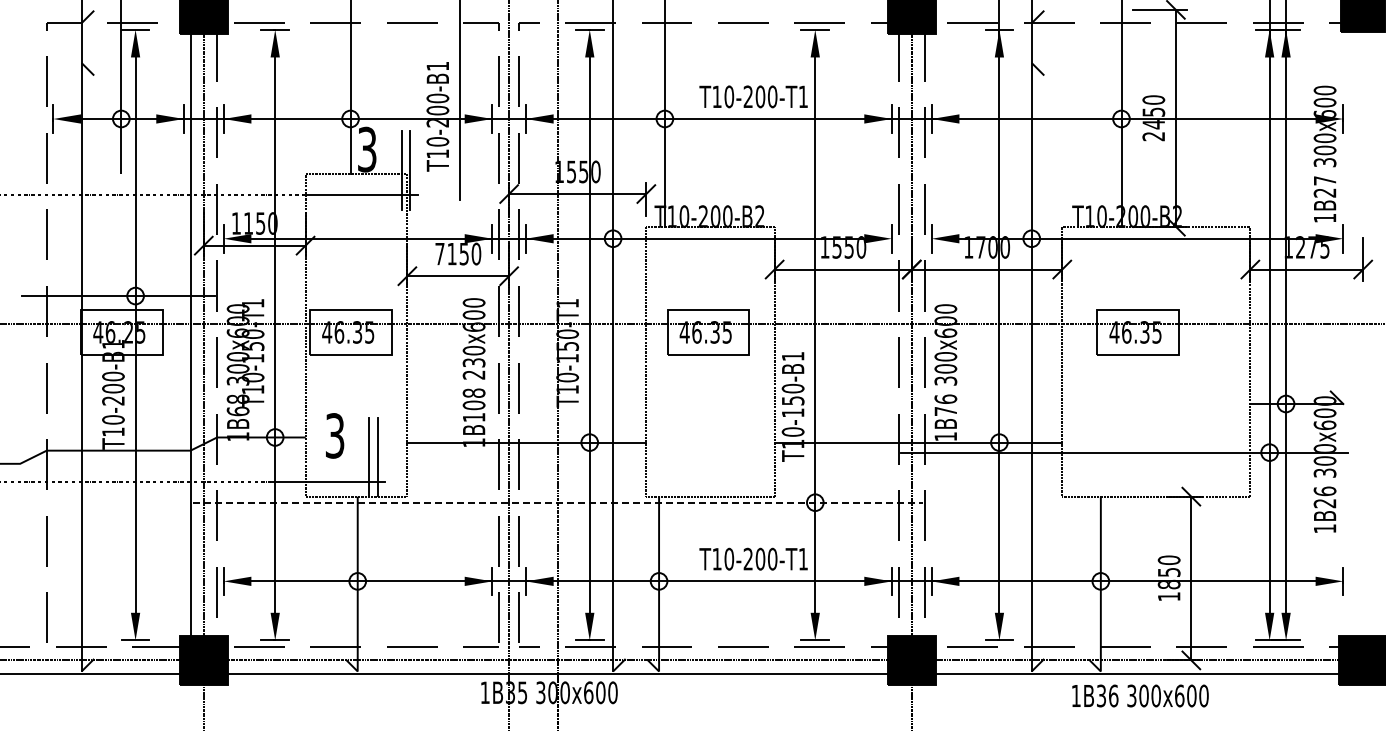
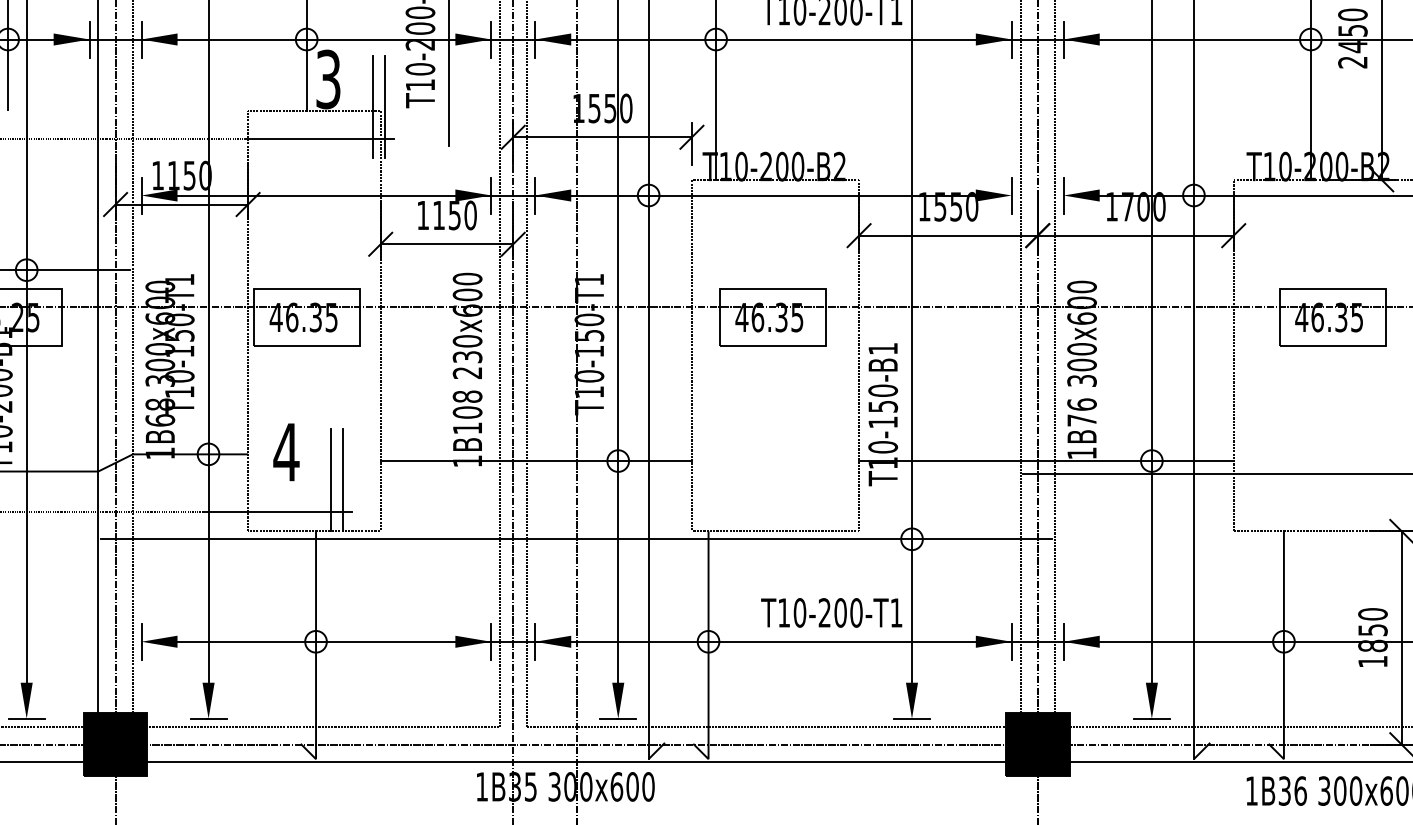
text: (439, 254) -> (422, 216), 7150 -> 1150
text: (334, 435) -> (285, 451), 3 -> 4
line: (558, 502) -> (577, 539), dashed -> solid

